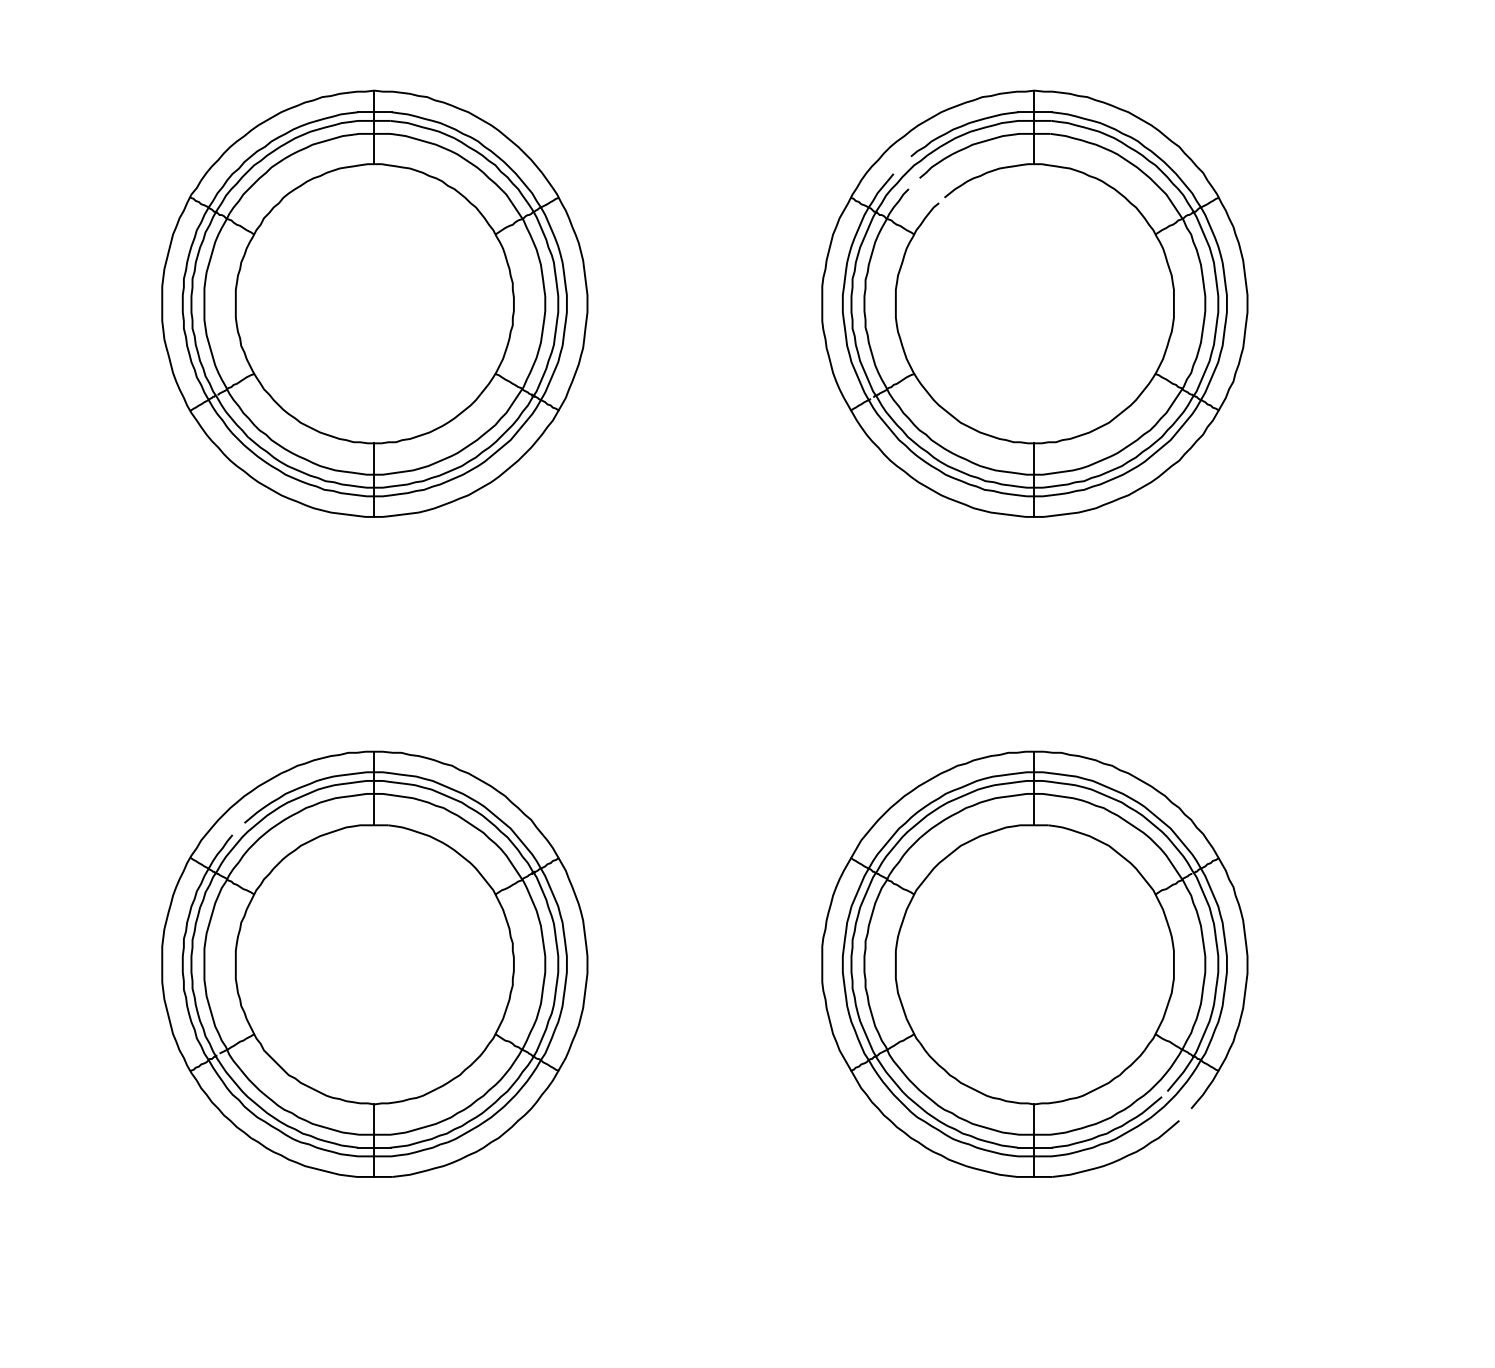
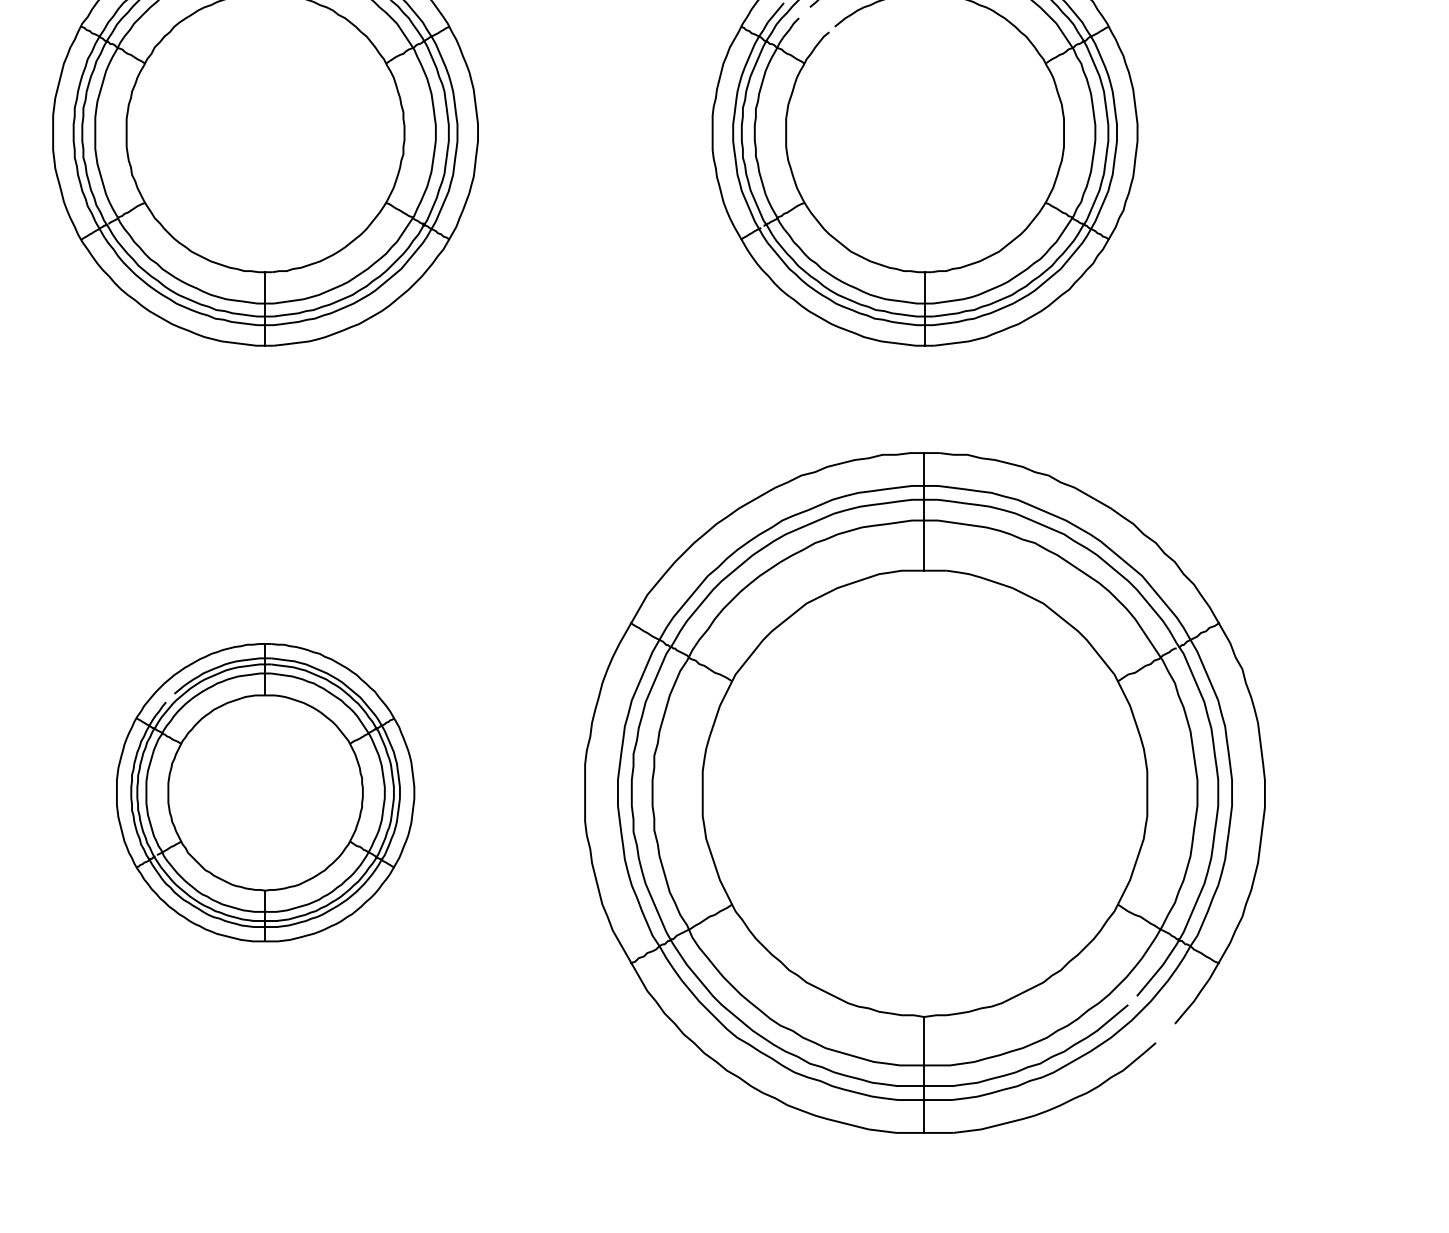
part: (374, 963) -> (265, 791), size x0.7
part: (1034, 963) -> (924, 791), size x1.6

